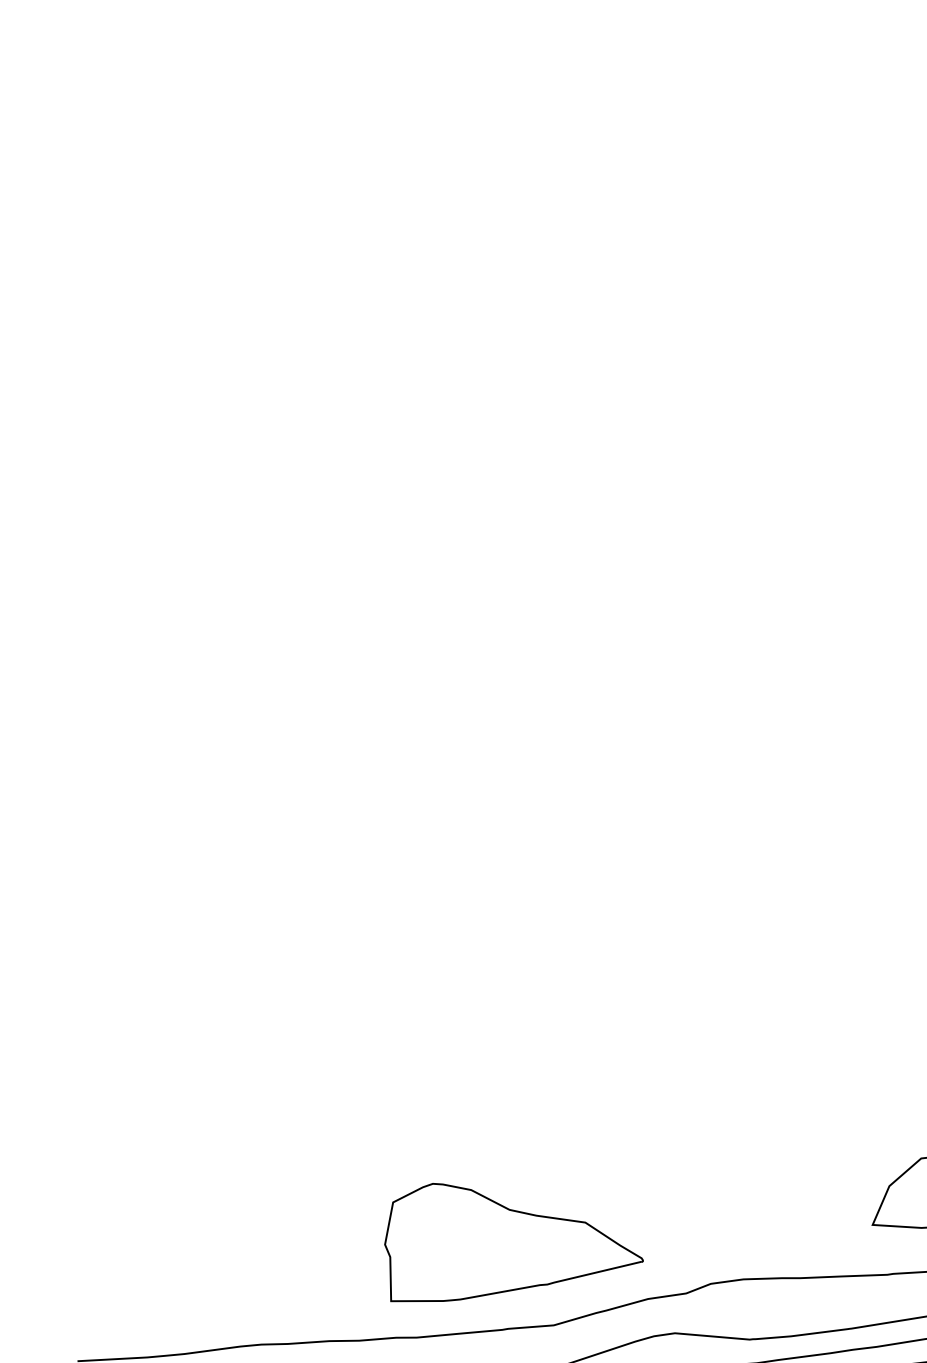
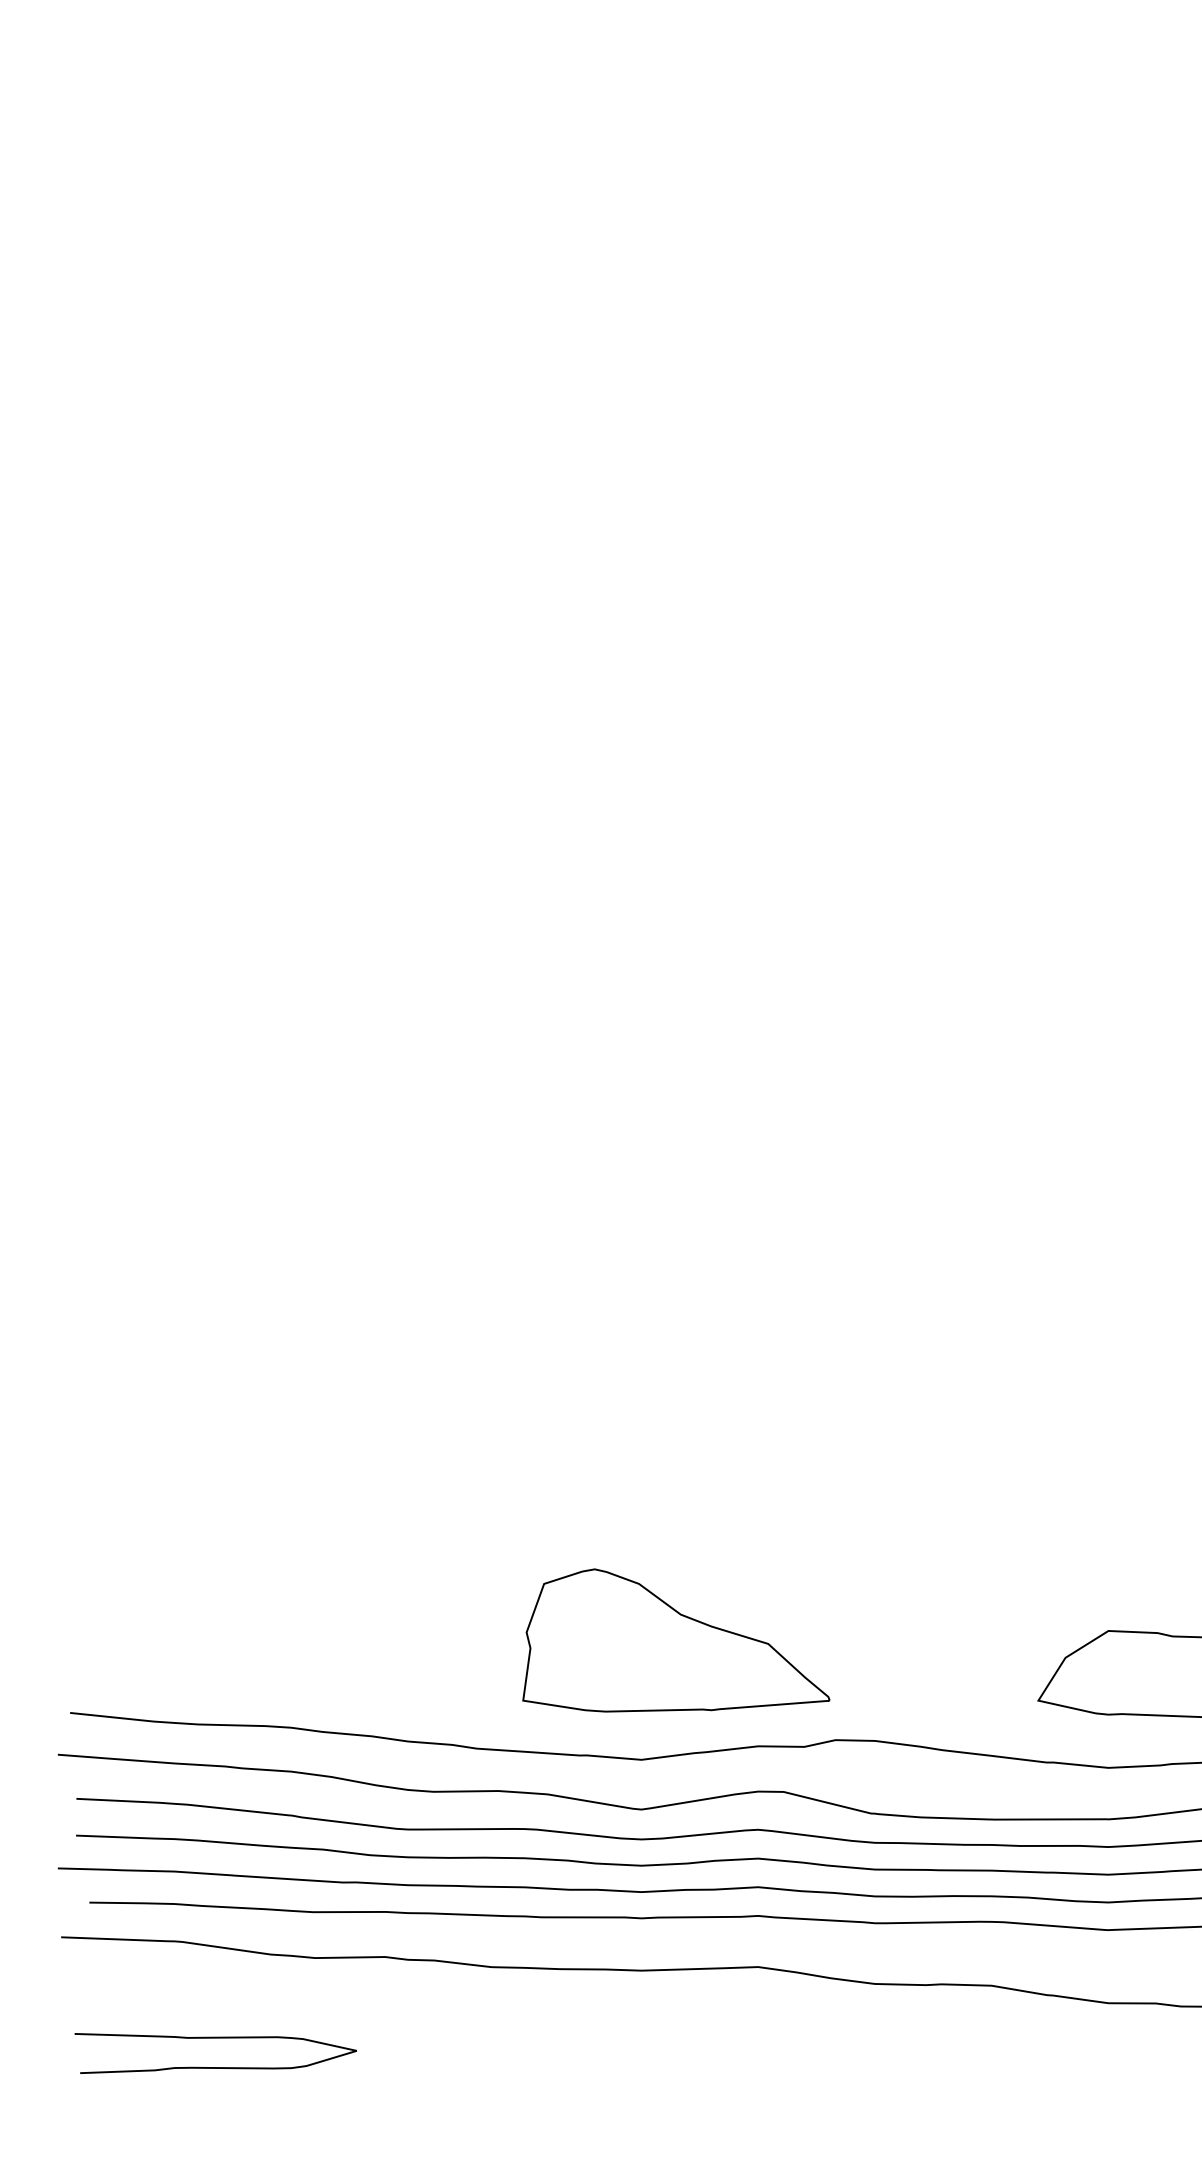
part: (509, 1231) -> (676, 1640), moved

